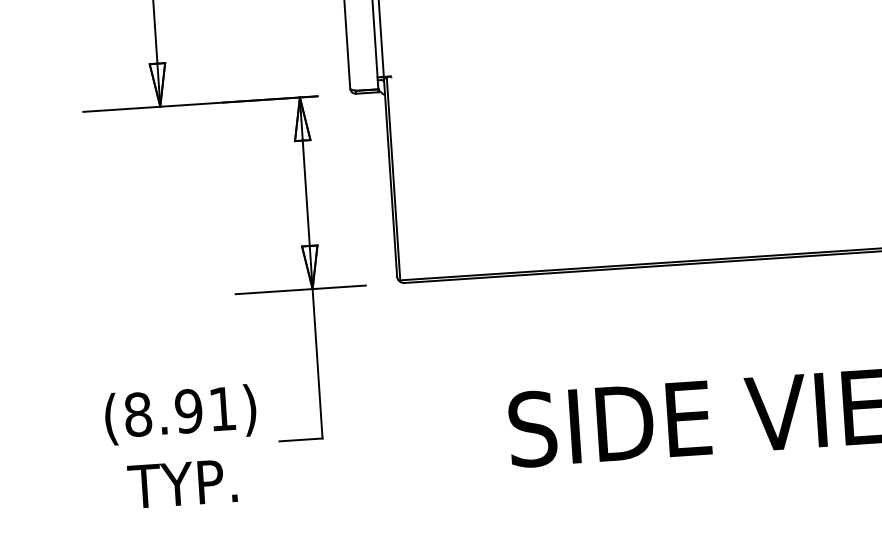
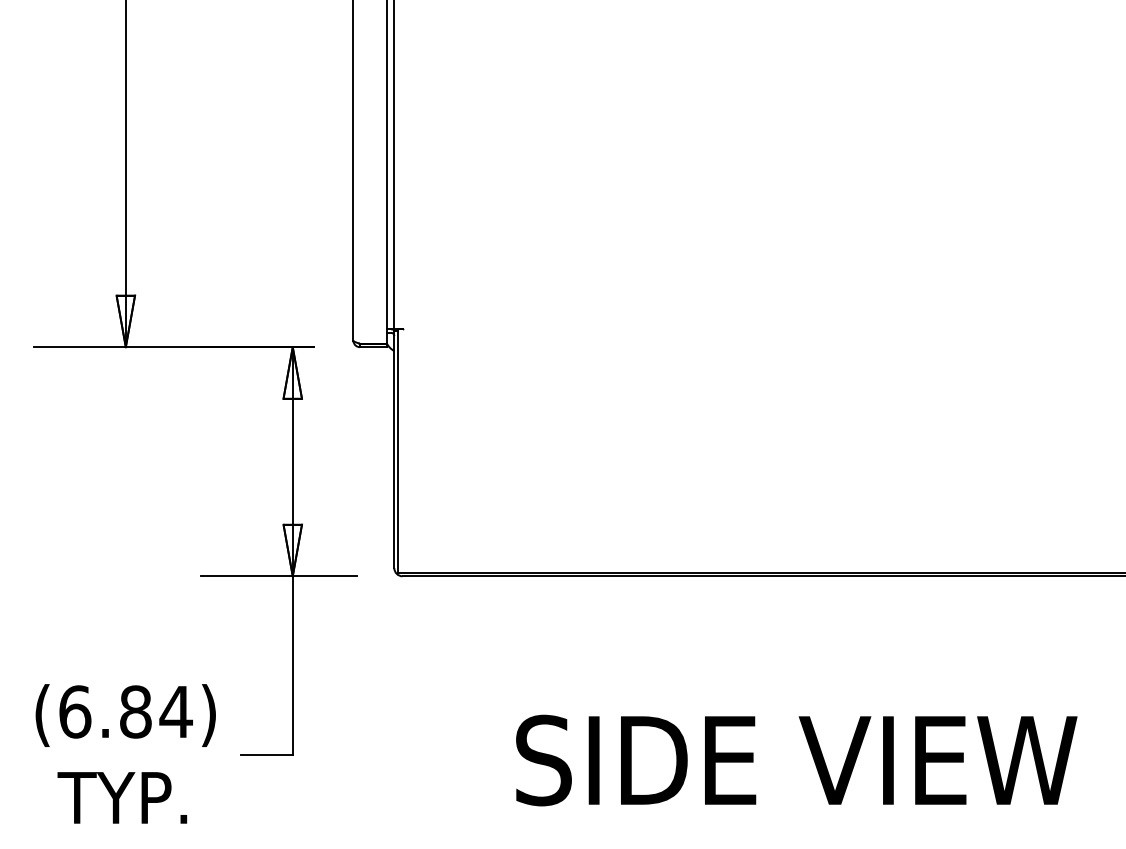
text: (180, 411) -> (125, 711), (8.91) -> (6.84)

